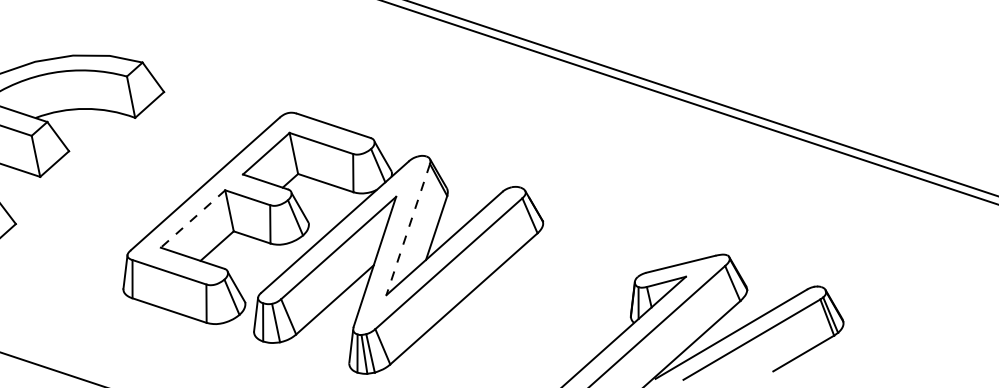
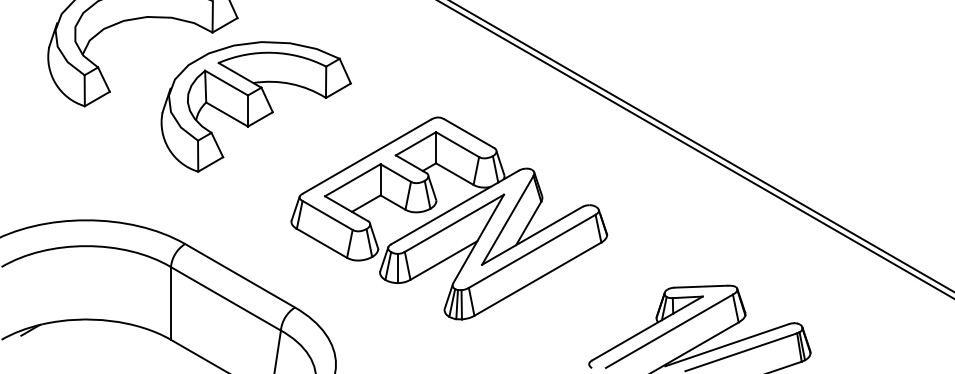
line: (192, 219) -> (352, 180), dashed -> solid
line: (407, 229) -> (507, 220), dashed -> solid

